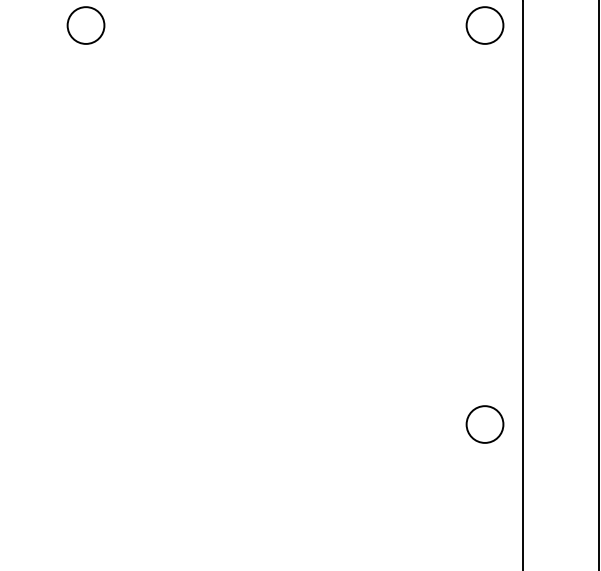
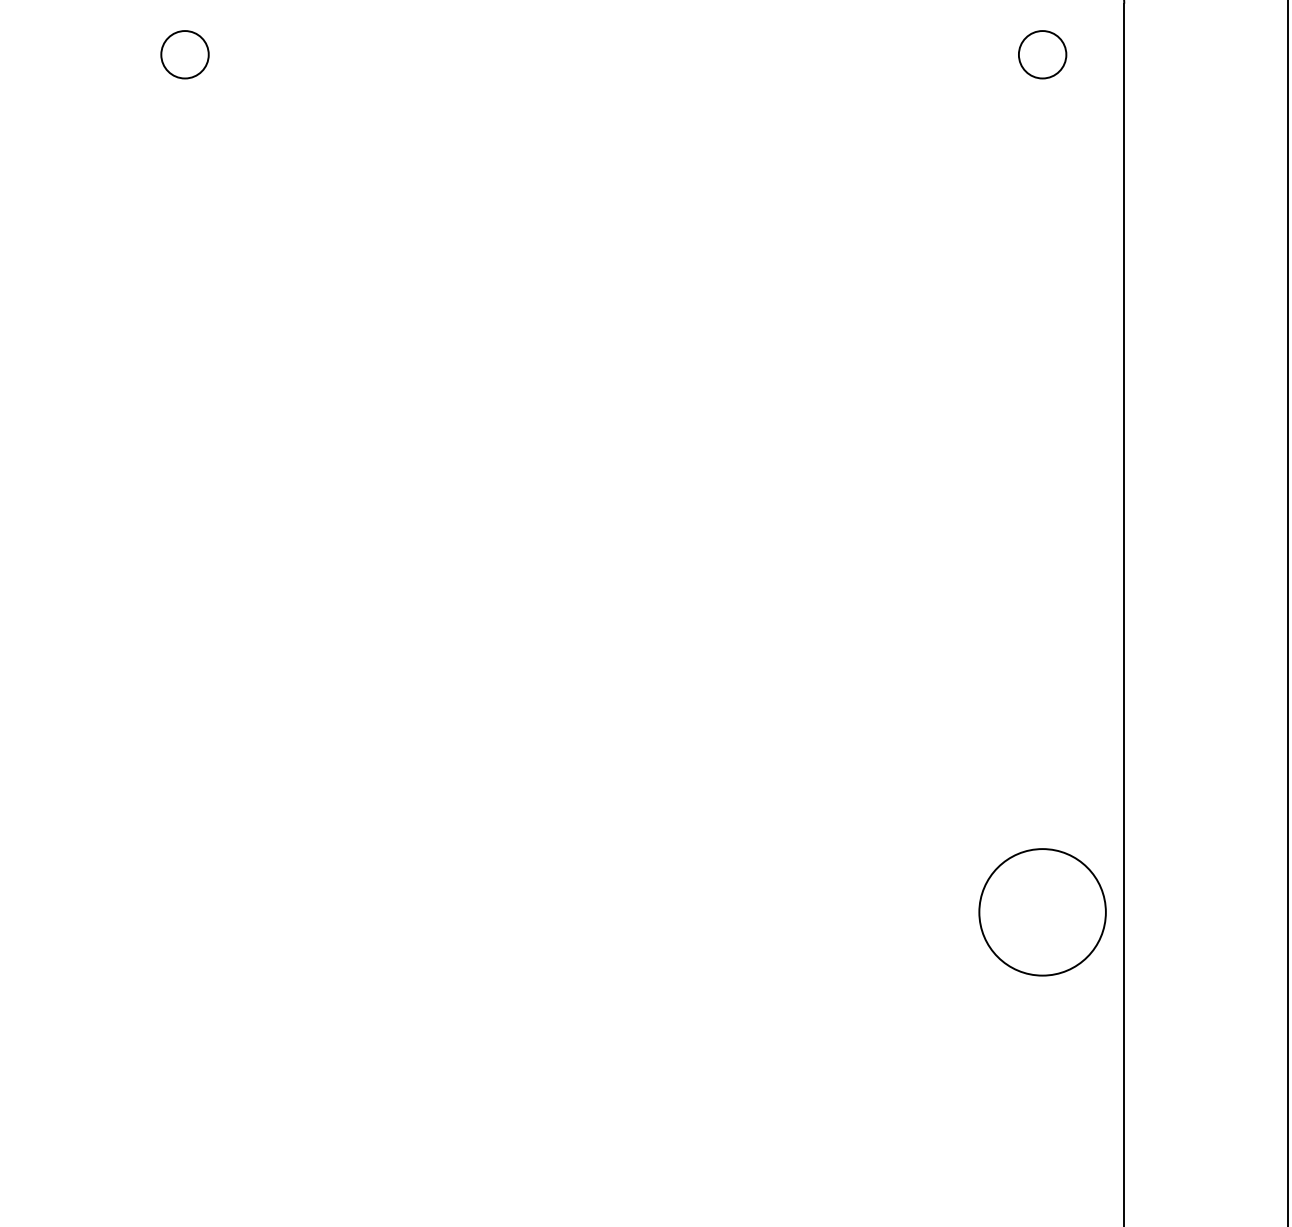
circle: (85, 25) -> (183, 54), size x0.6
circle: (484, 25) -> (1041, 54), size x0.6
circle: (484, 424) -> (1041, 912), size x1.6

